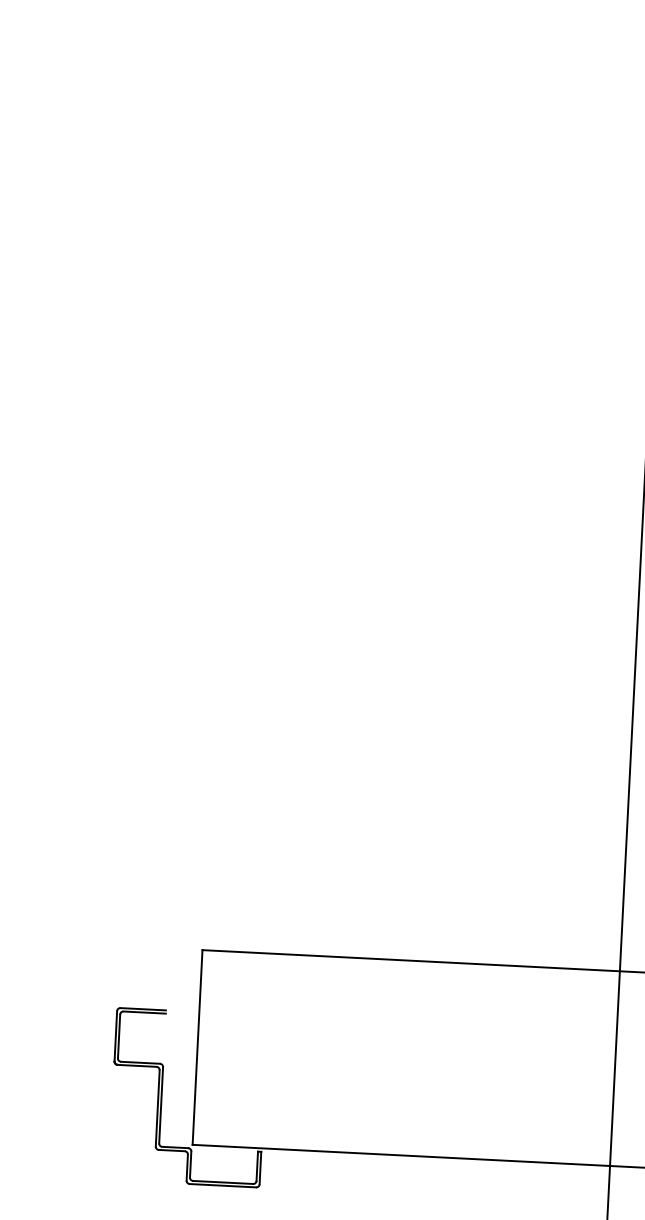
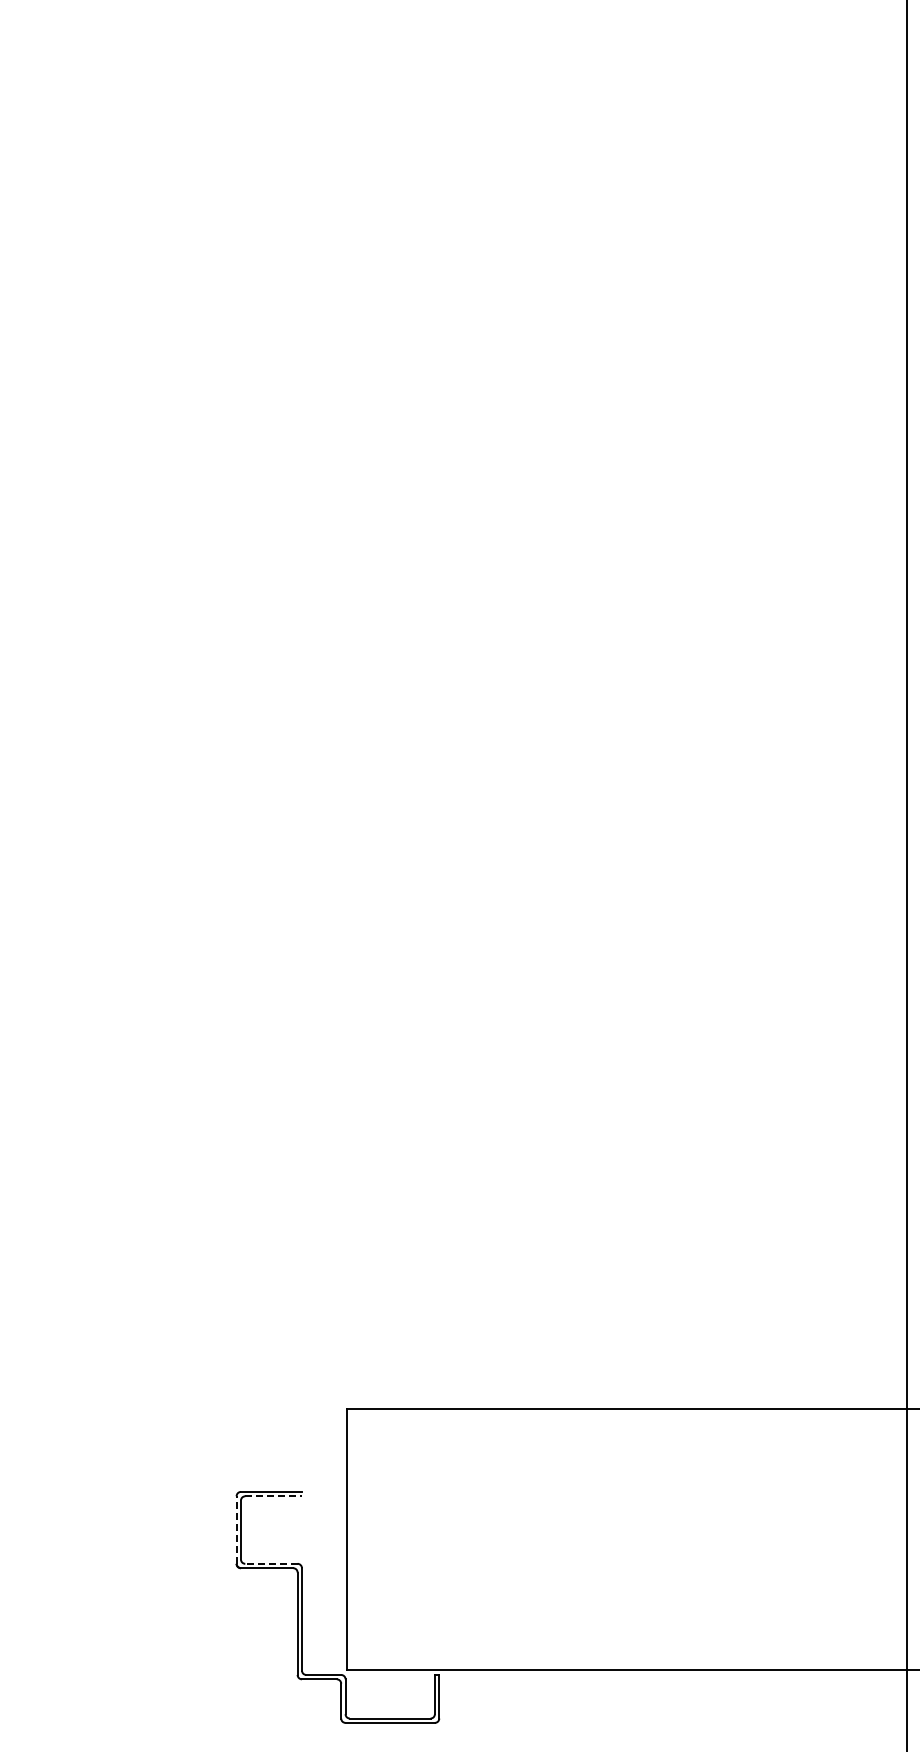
line: (145, 1012) -> (274, 1496), solid -> dashed
line: (115, 1036) -> (236, 1530), solid -> dashed
line: (139, 1062) -> (270, 1563), solid -> dashed

